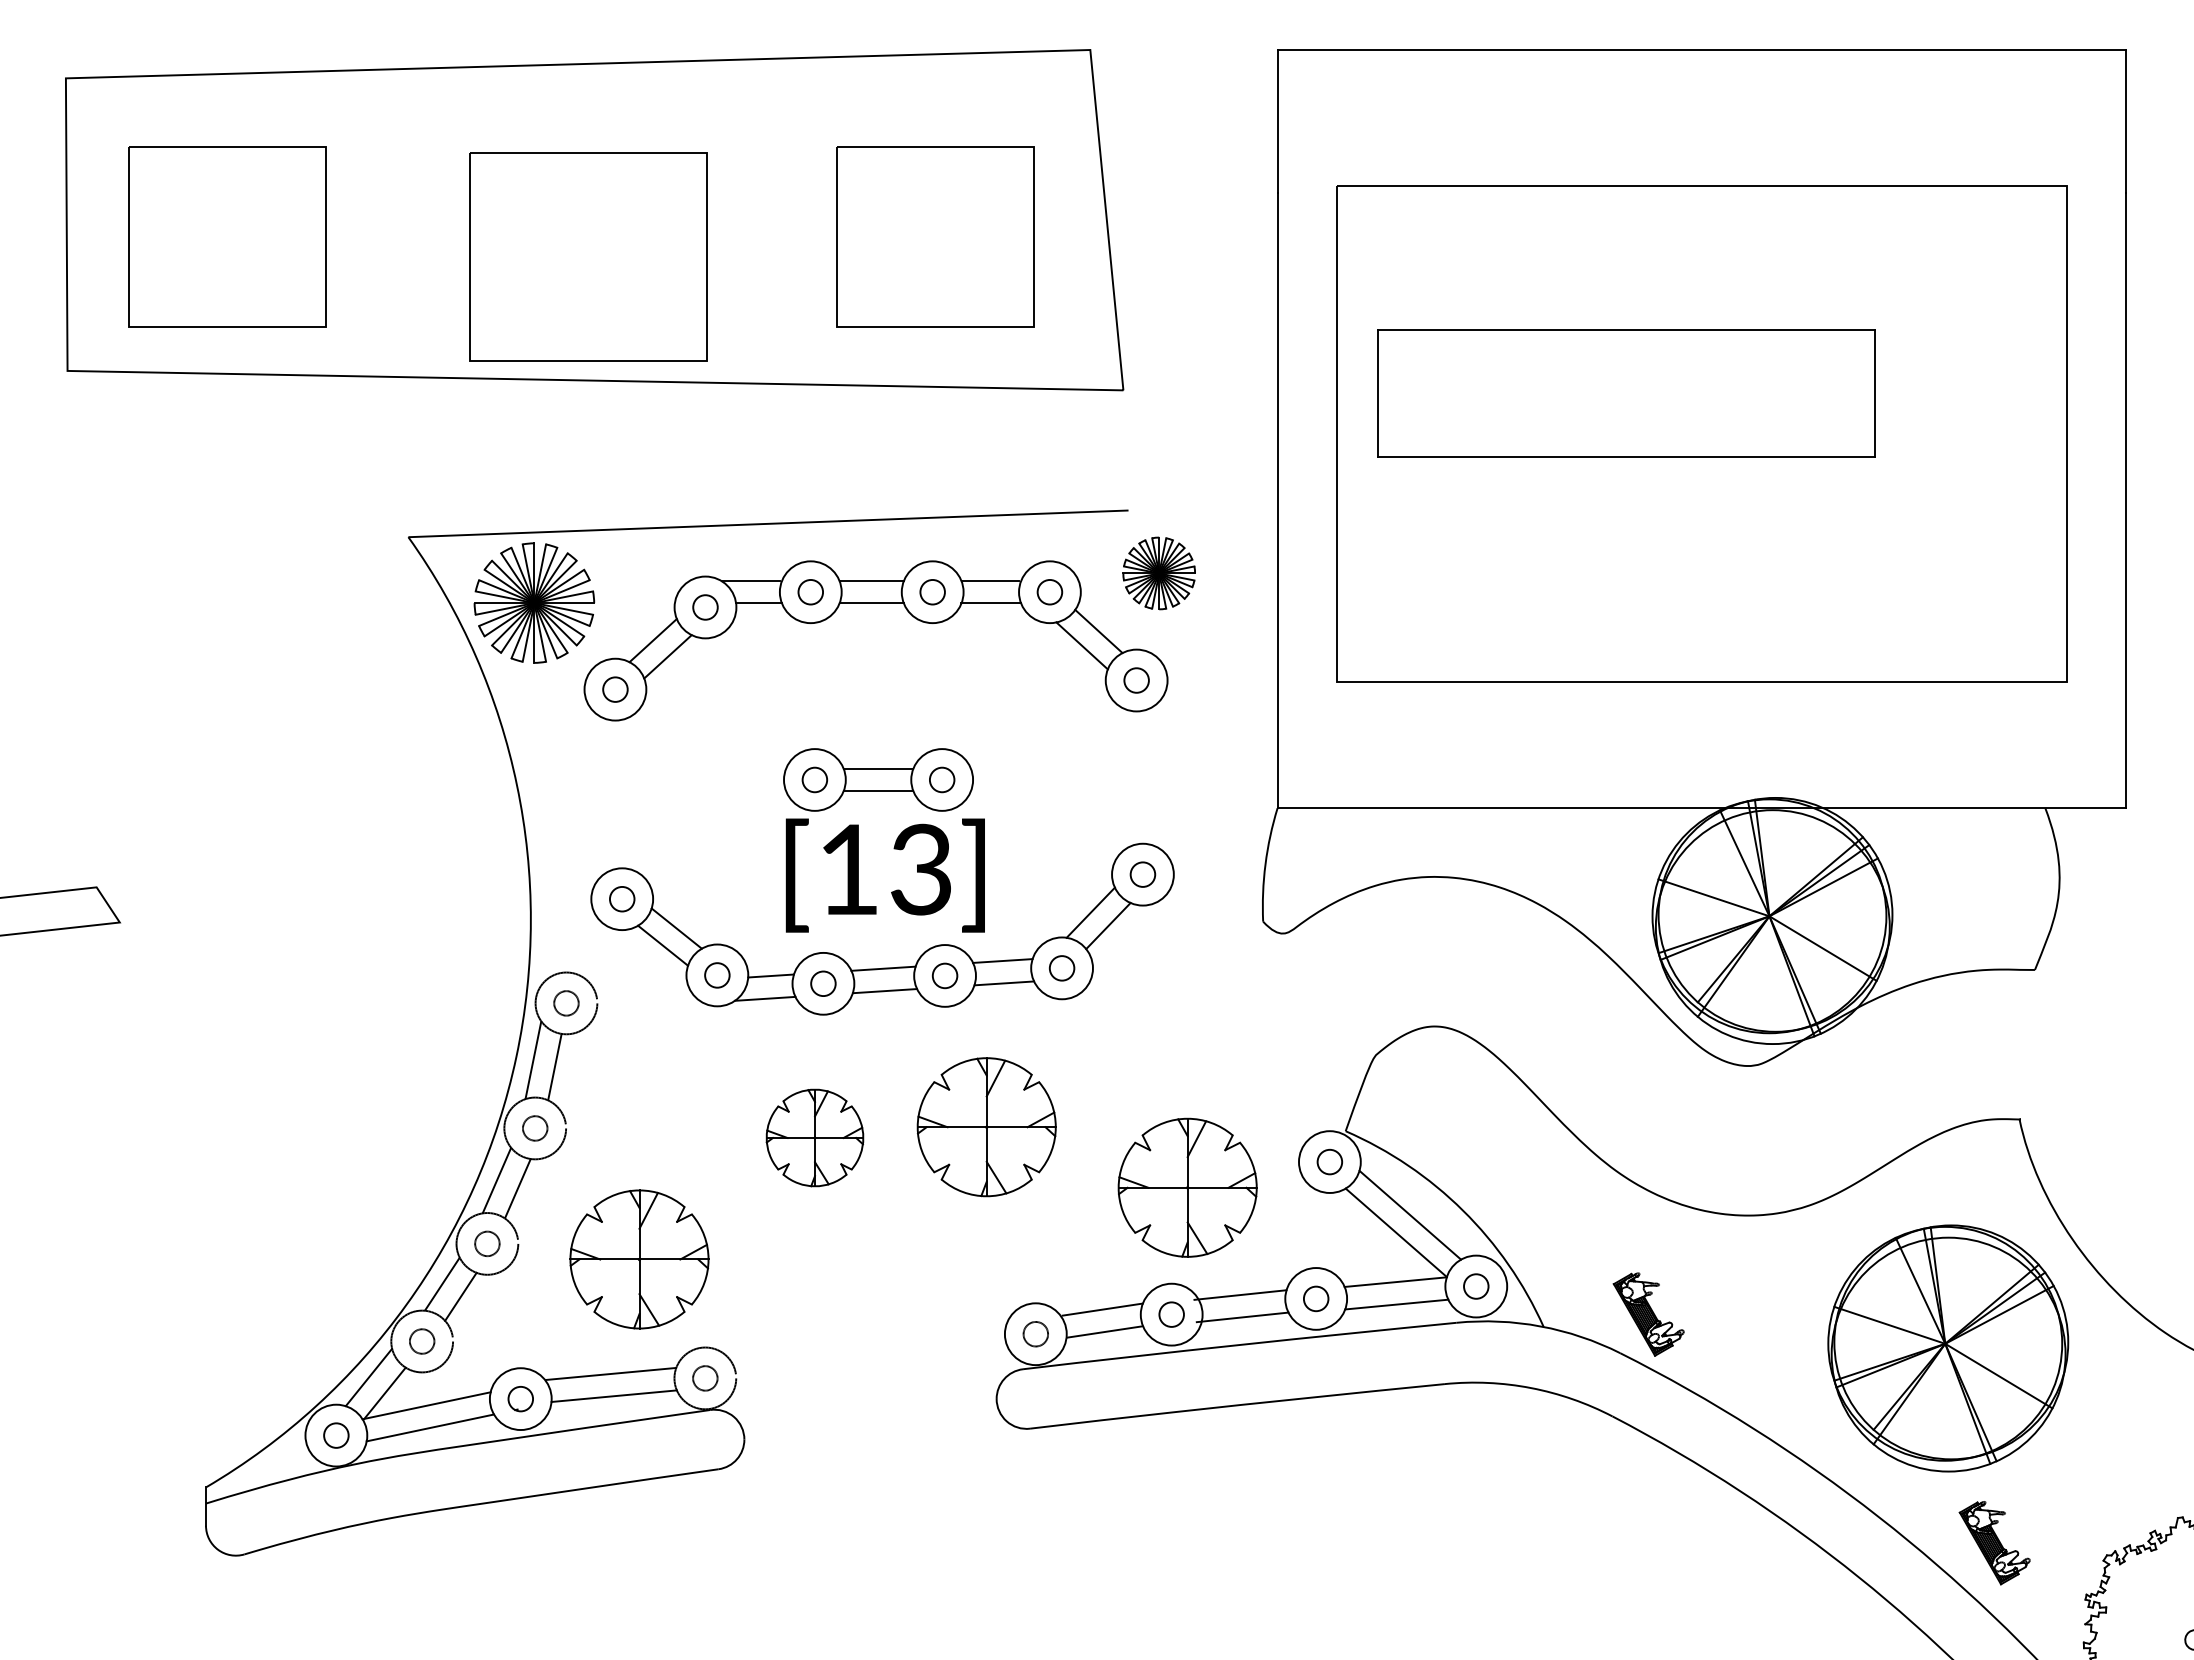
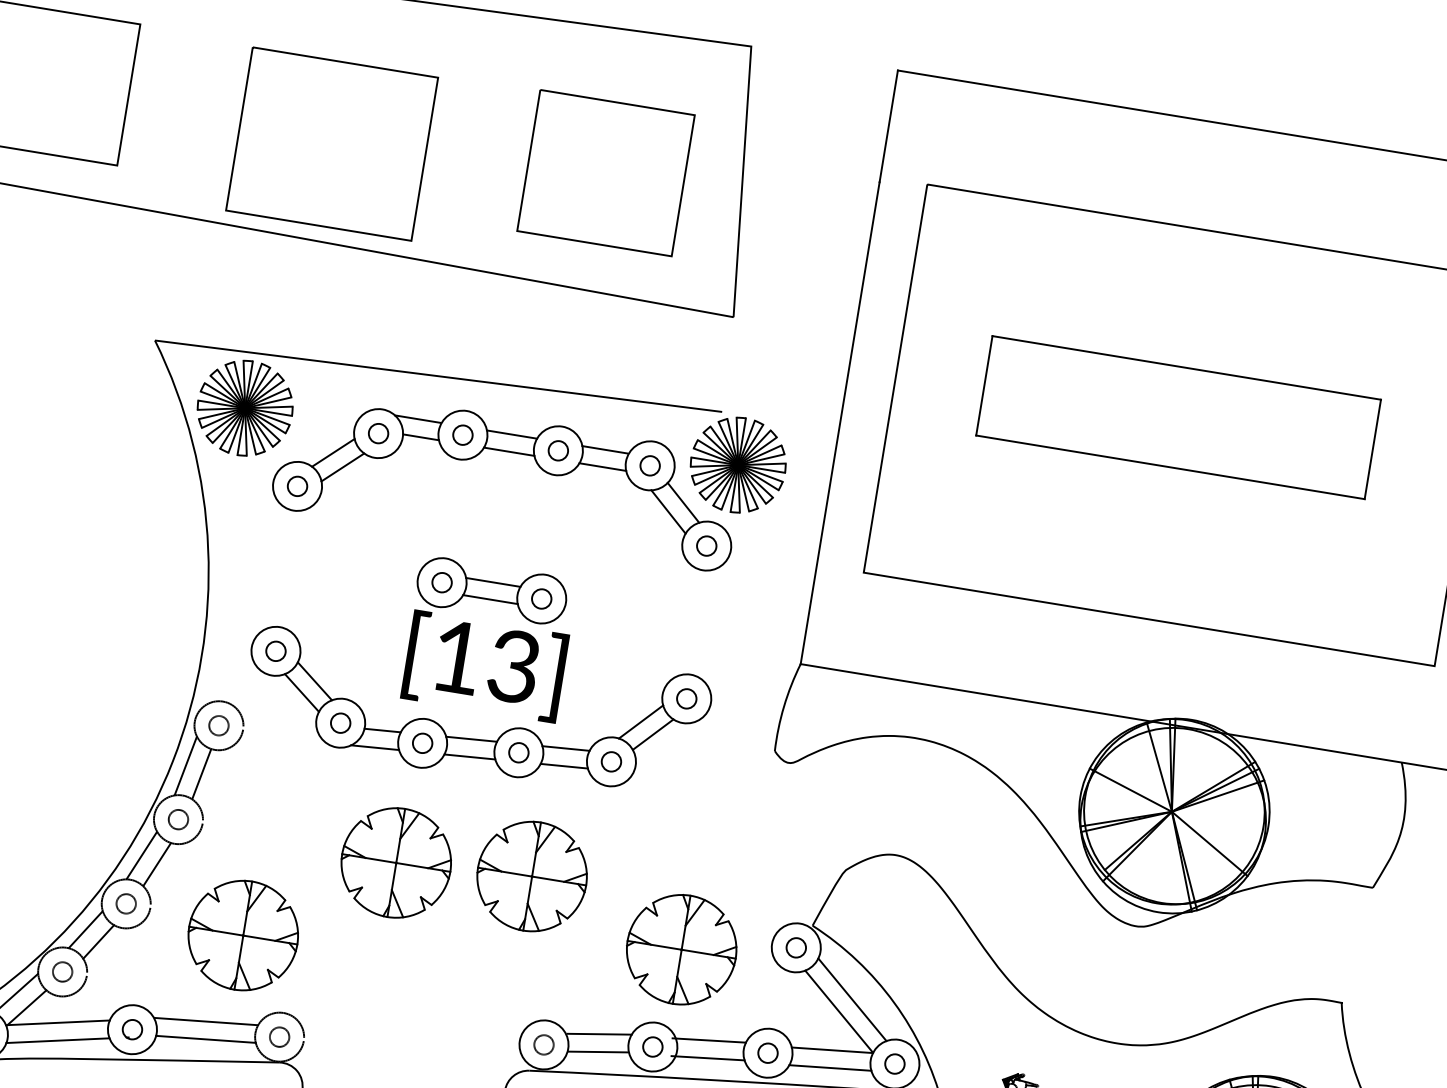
part: (1626, 393) -> (1178, 417), moved
part: (1158, 573) -> (737, 465), size x1.67
part: (814, 1137) -> (395, 862), size x1.43

